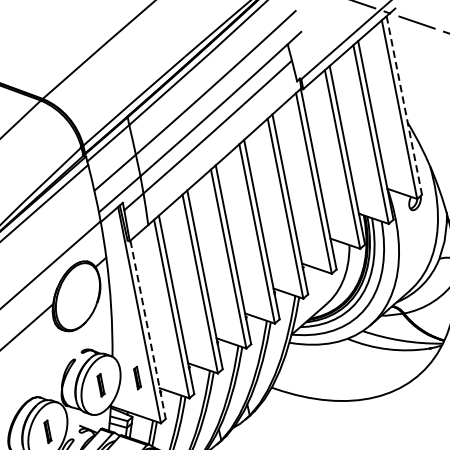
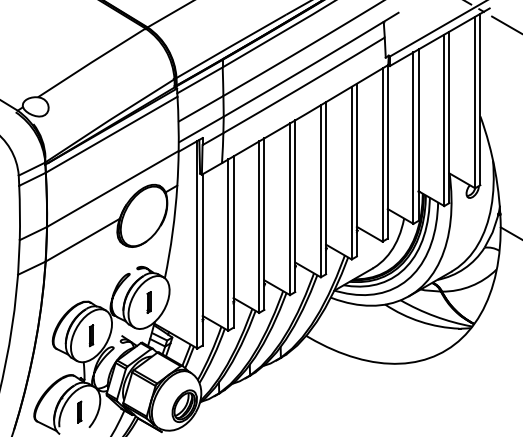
line: (404, 105) -> (480, 99), dashed -> solid
line: (147, 329) -> (202, 259), dashed -> solid
part: (136, 378) -> (183, 302), removed

